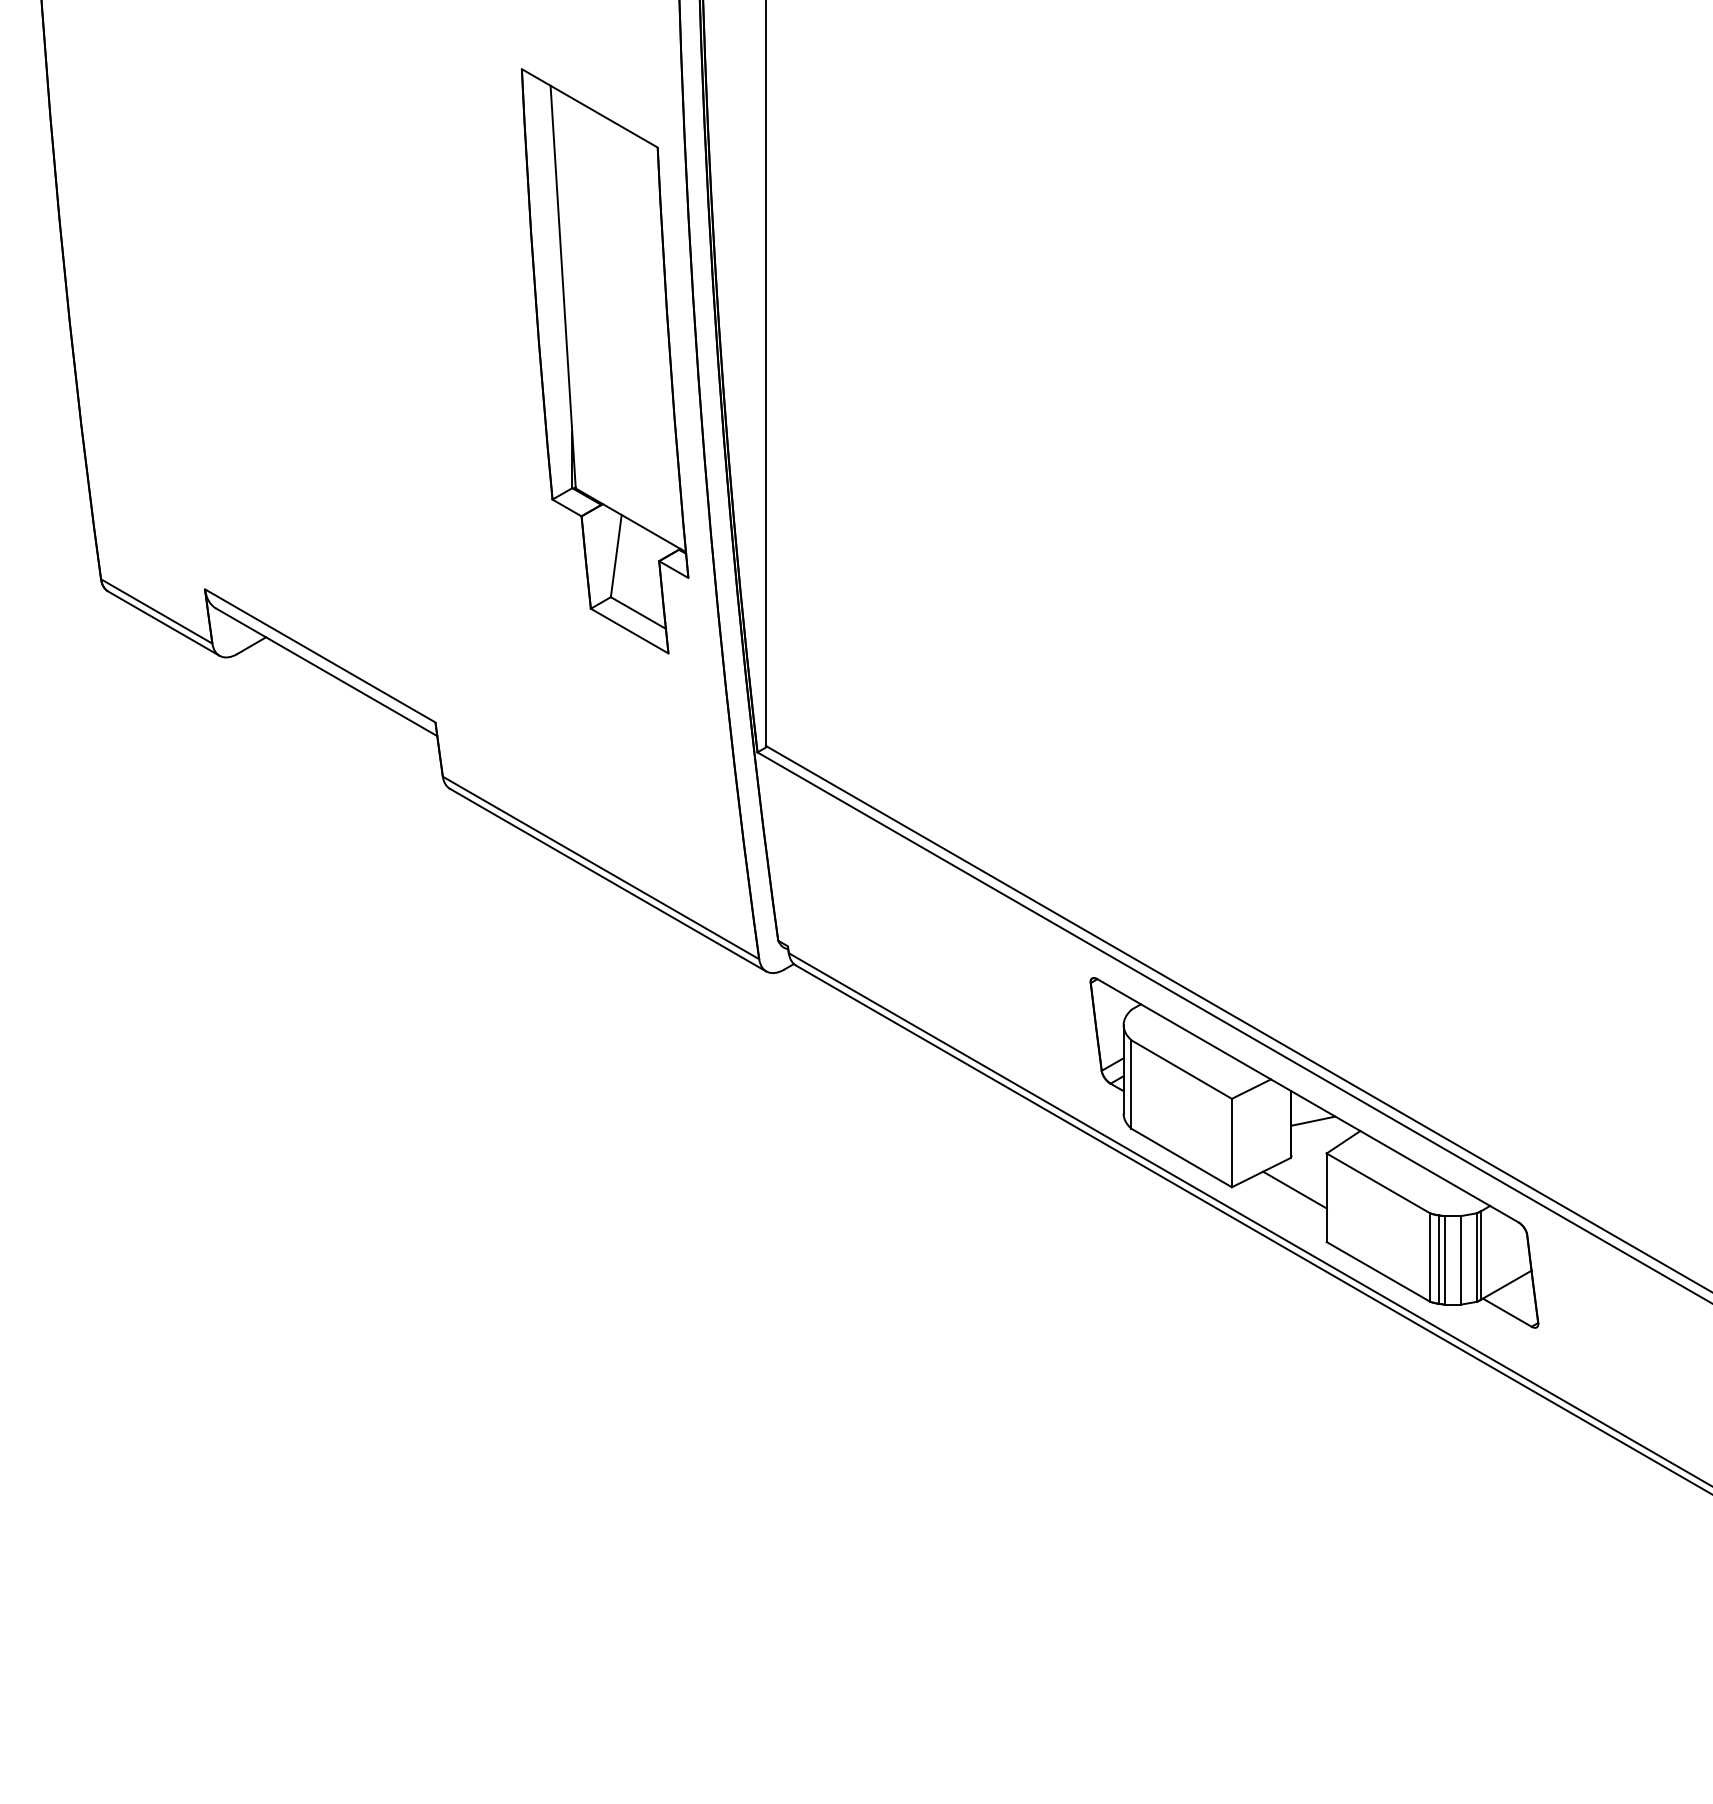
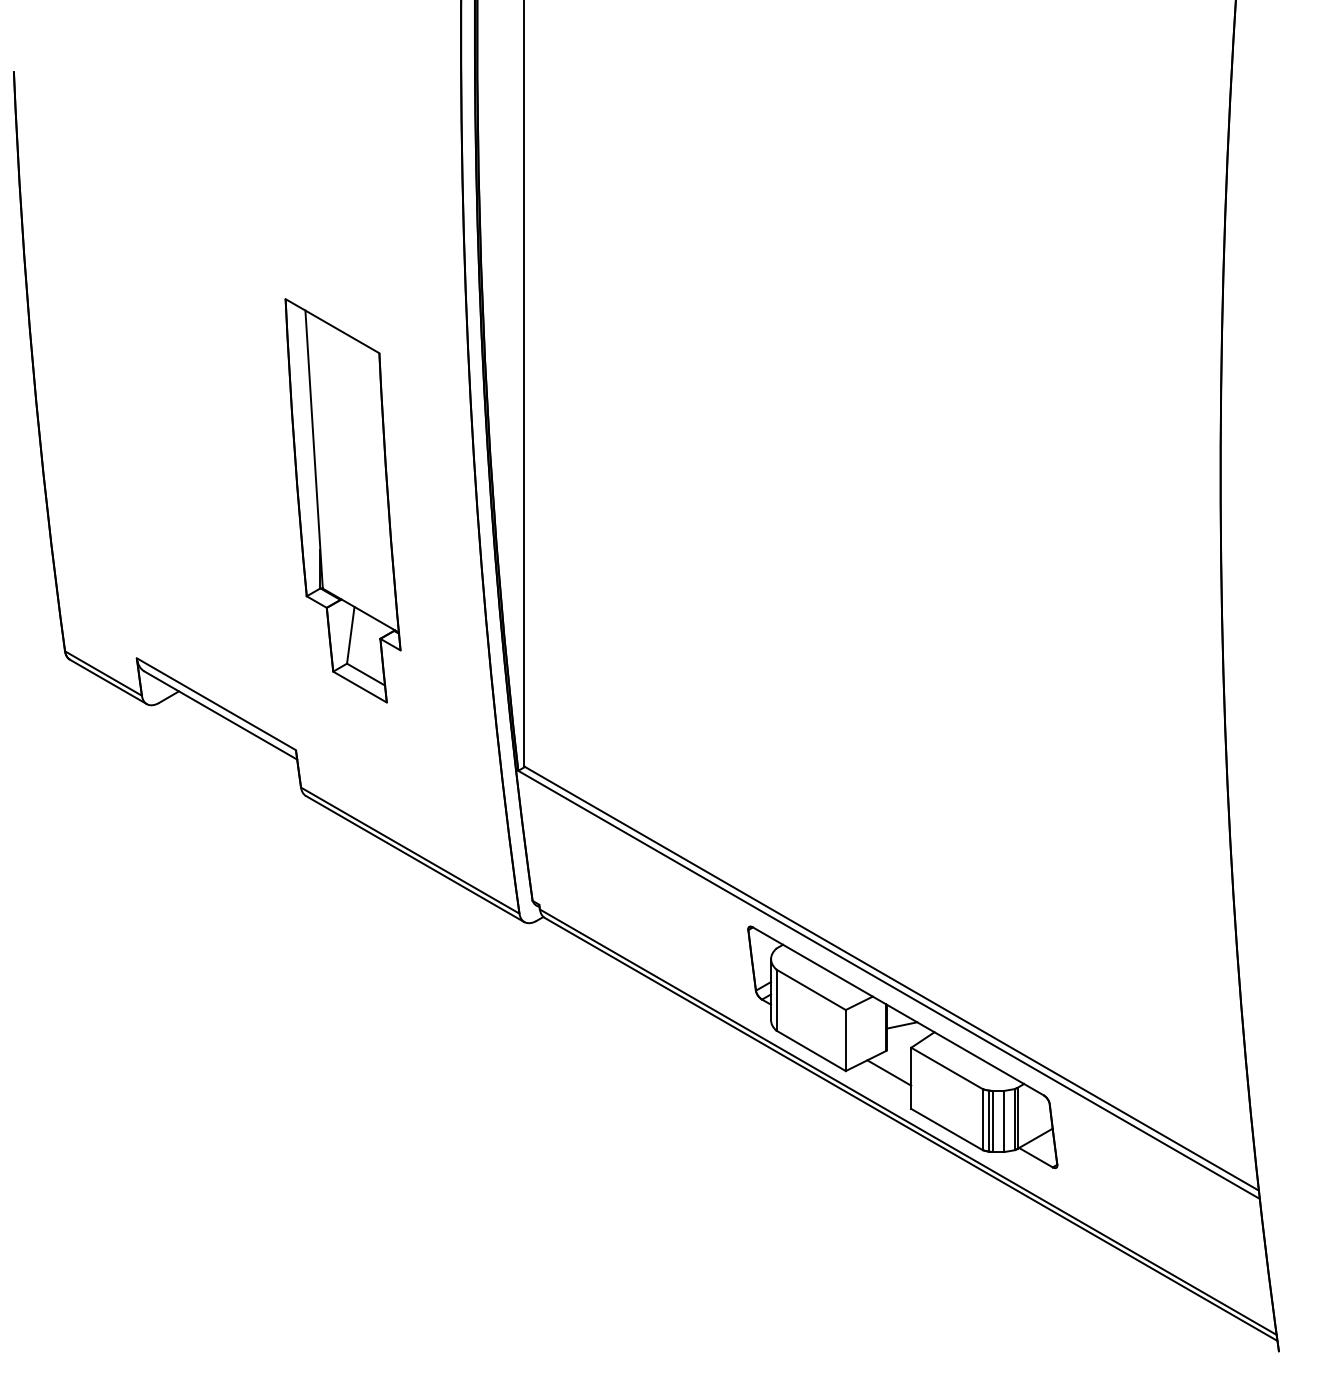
part: (604, 360) -> (342, 500), moved

